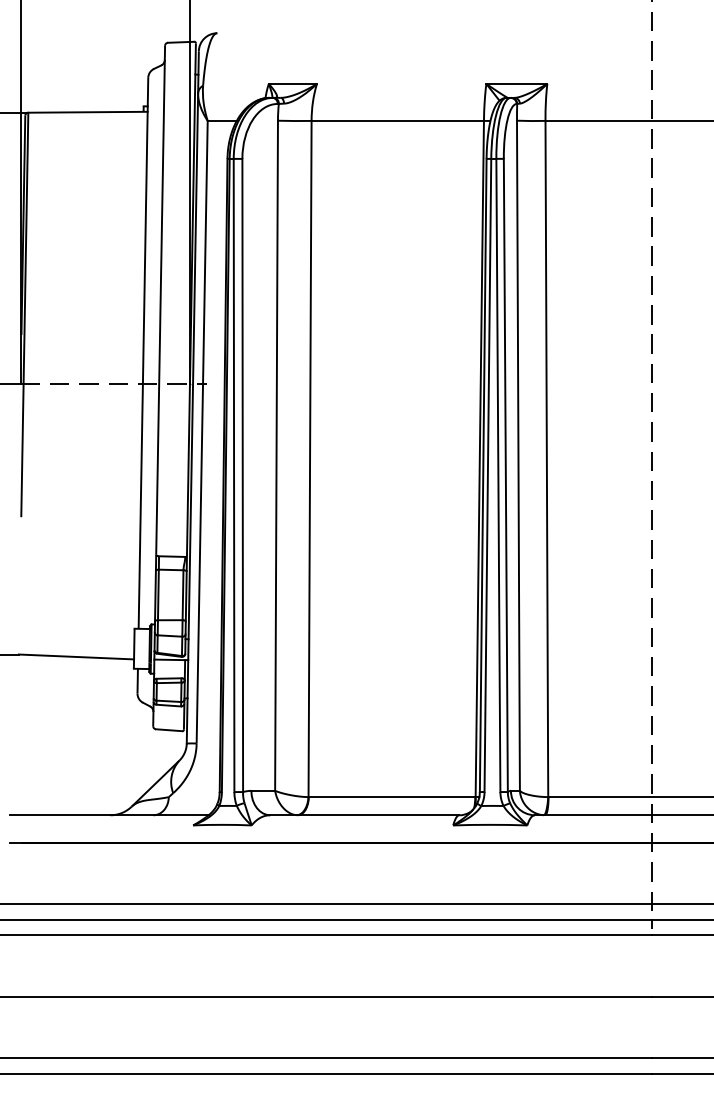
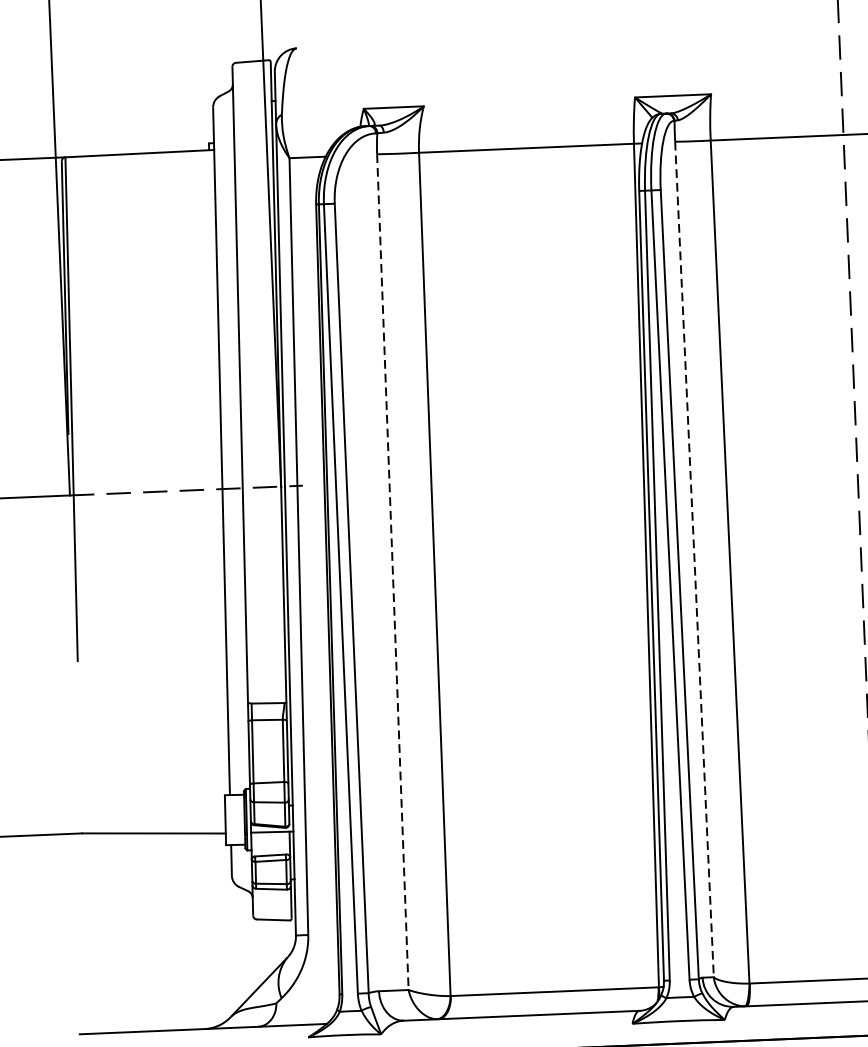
line: (276, 456) -> (392, 573), solid -> dashed
line: (518, 456) -> (694, 560), solid -> dashed

